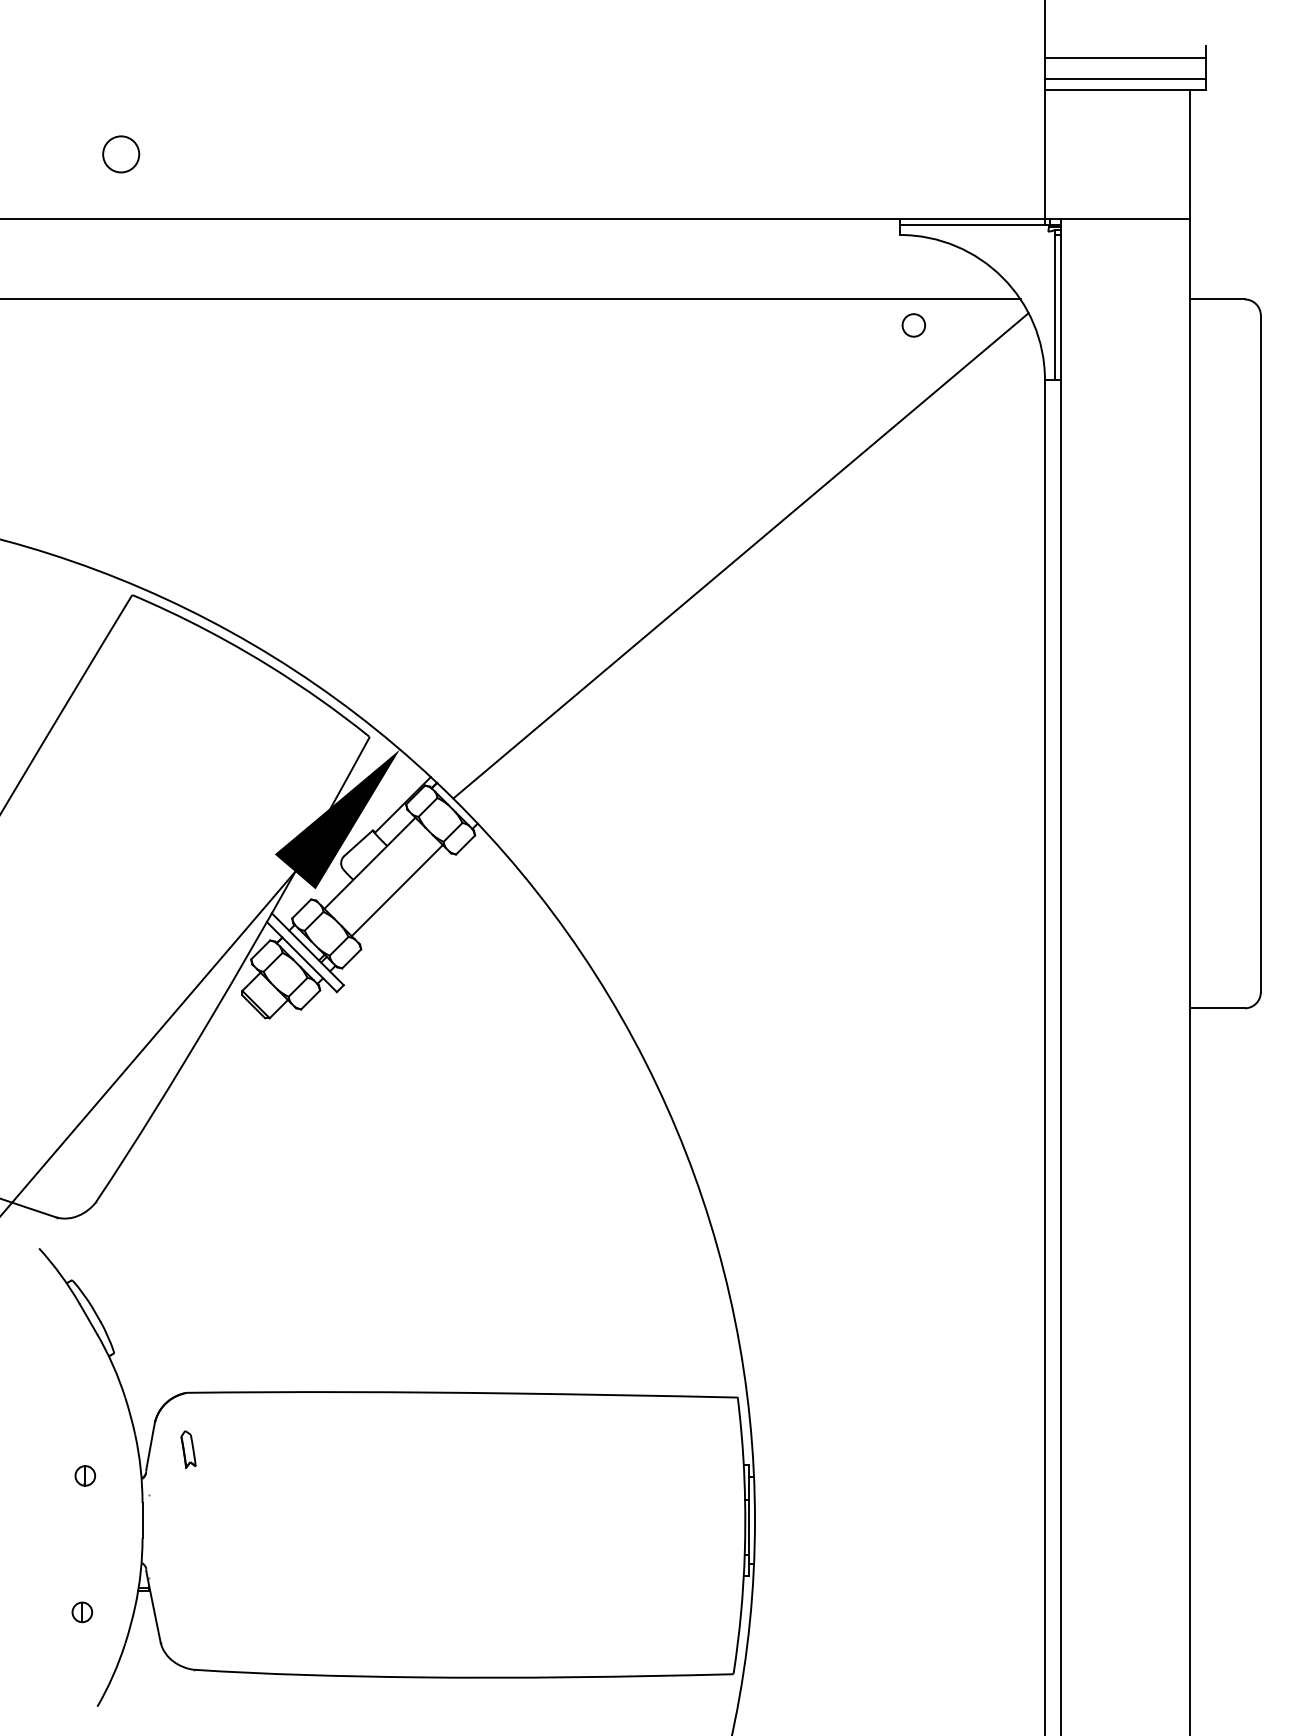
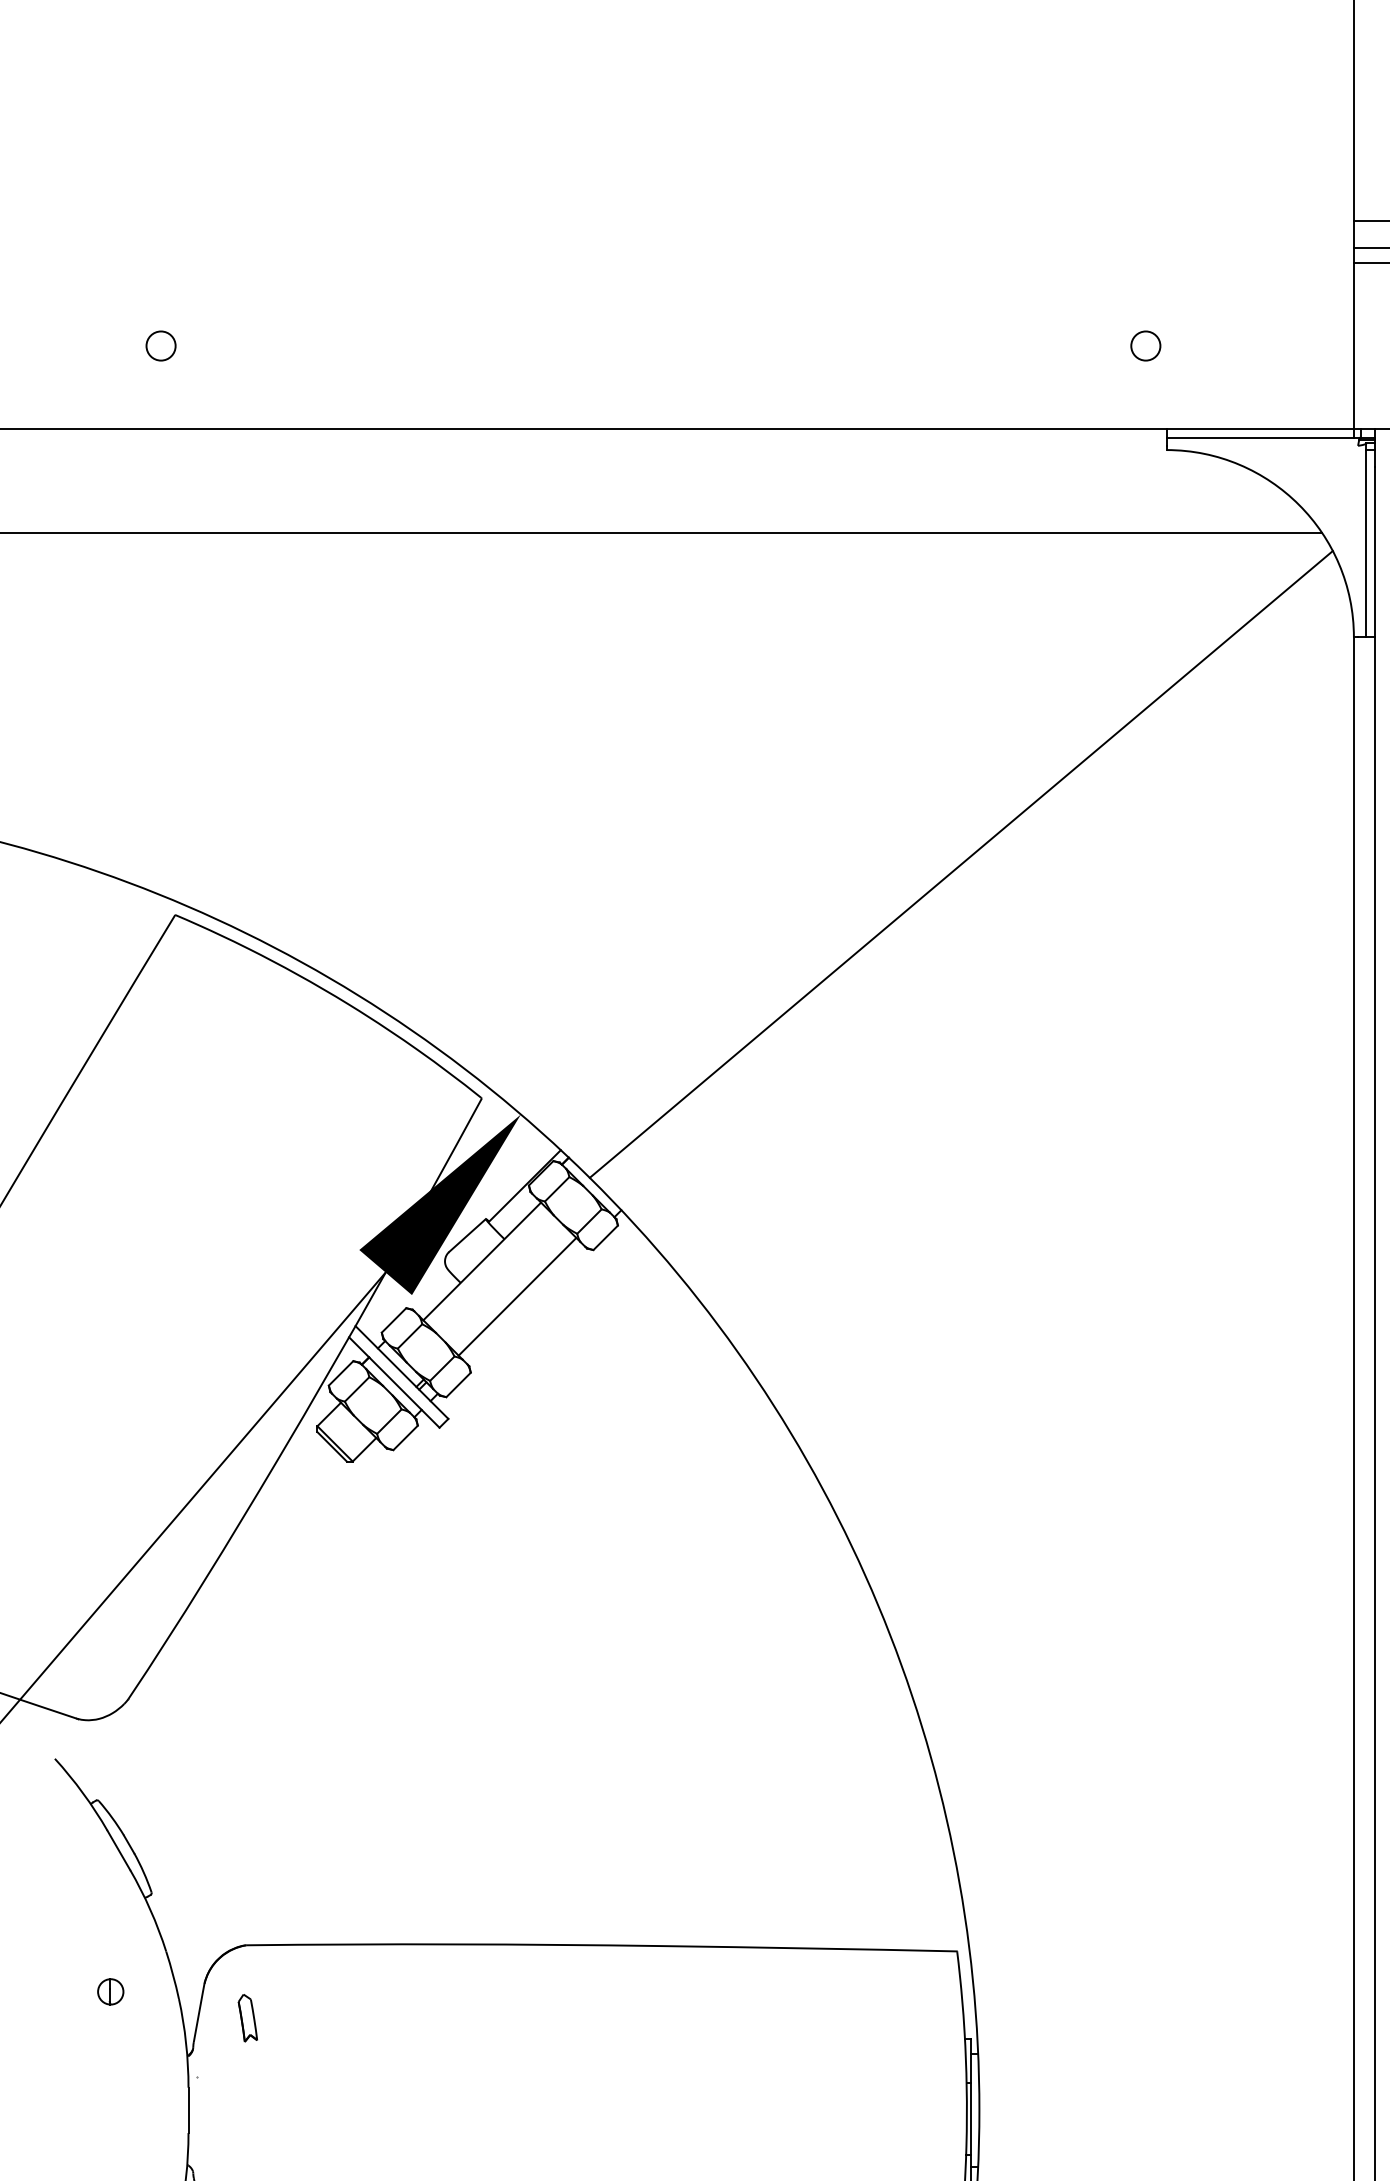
circle: (121, 154) -> (161, 346), size x0.62
circle: (913, 325) -> (1145, 346), moved
part: (85, 1475) -> (110, 1991), moved

